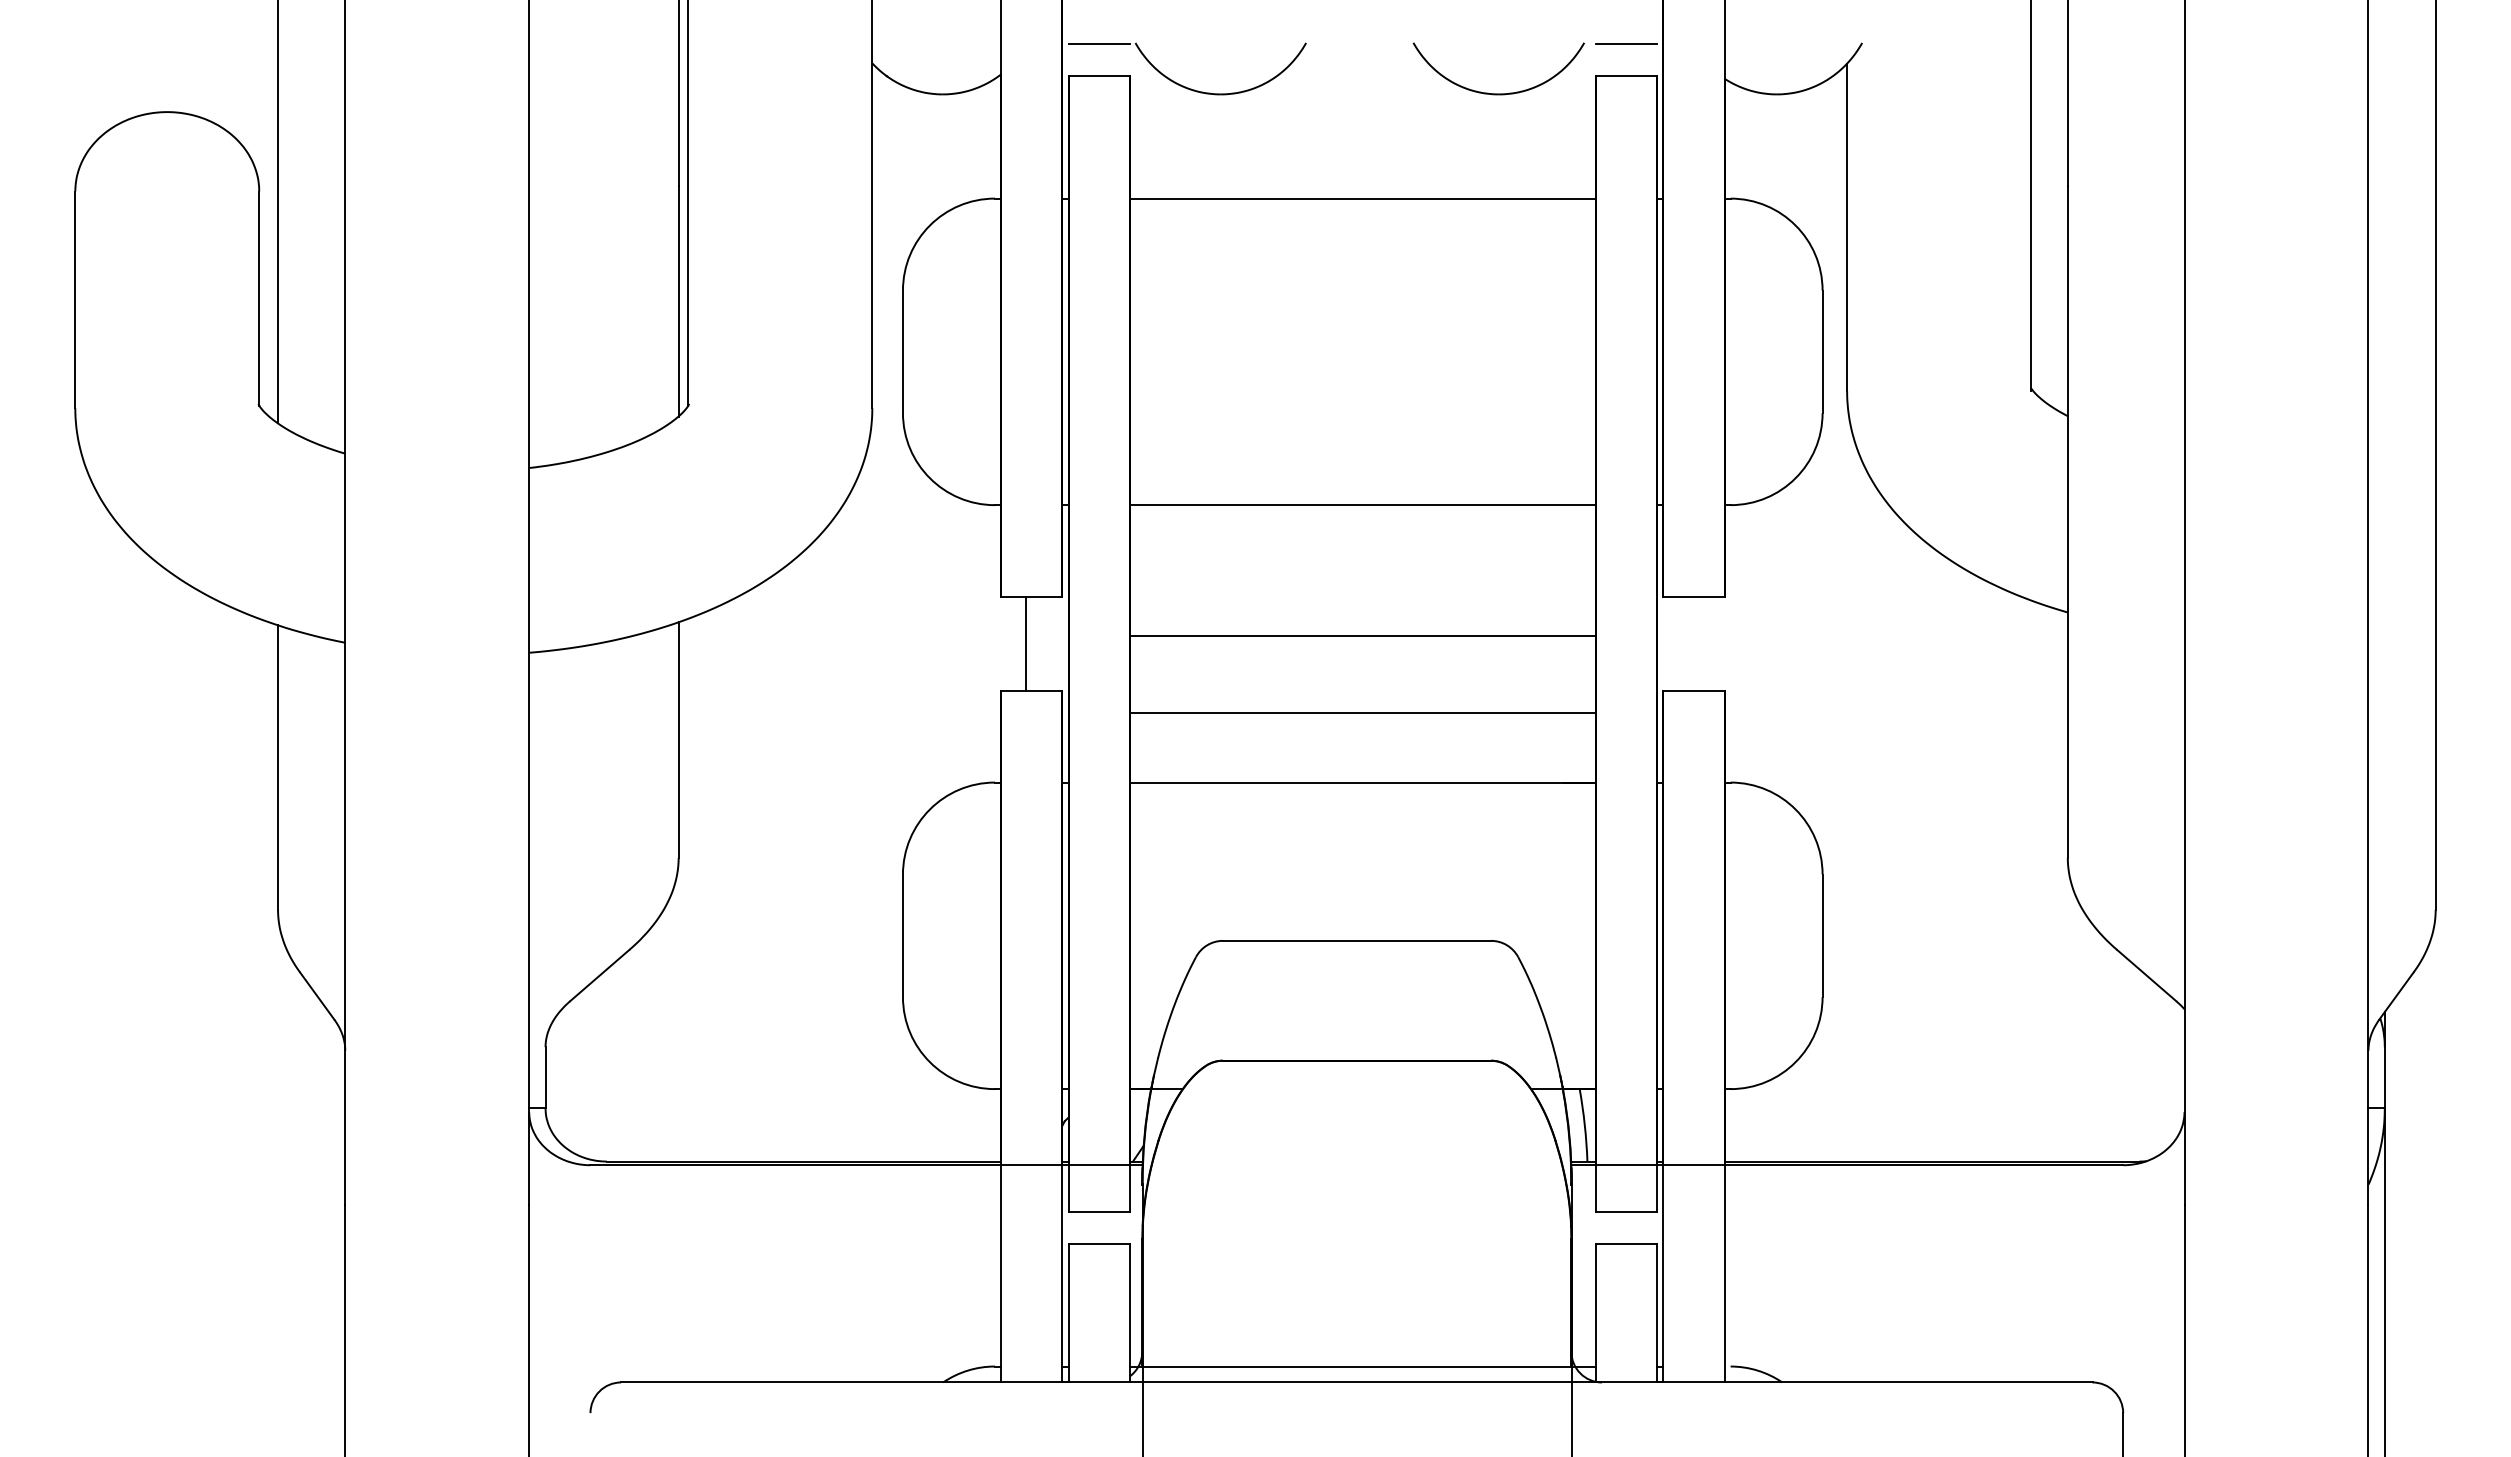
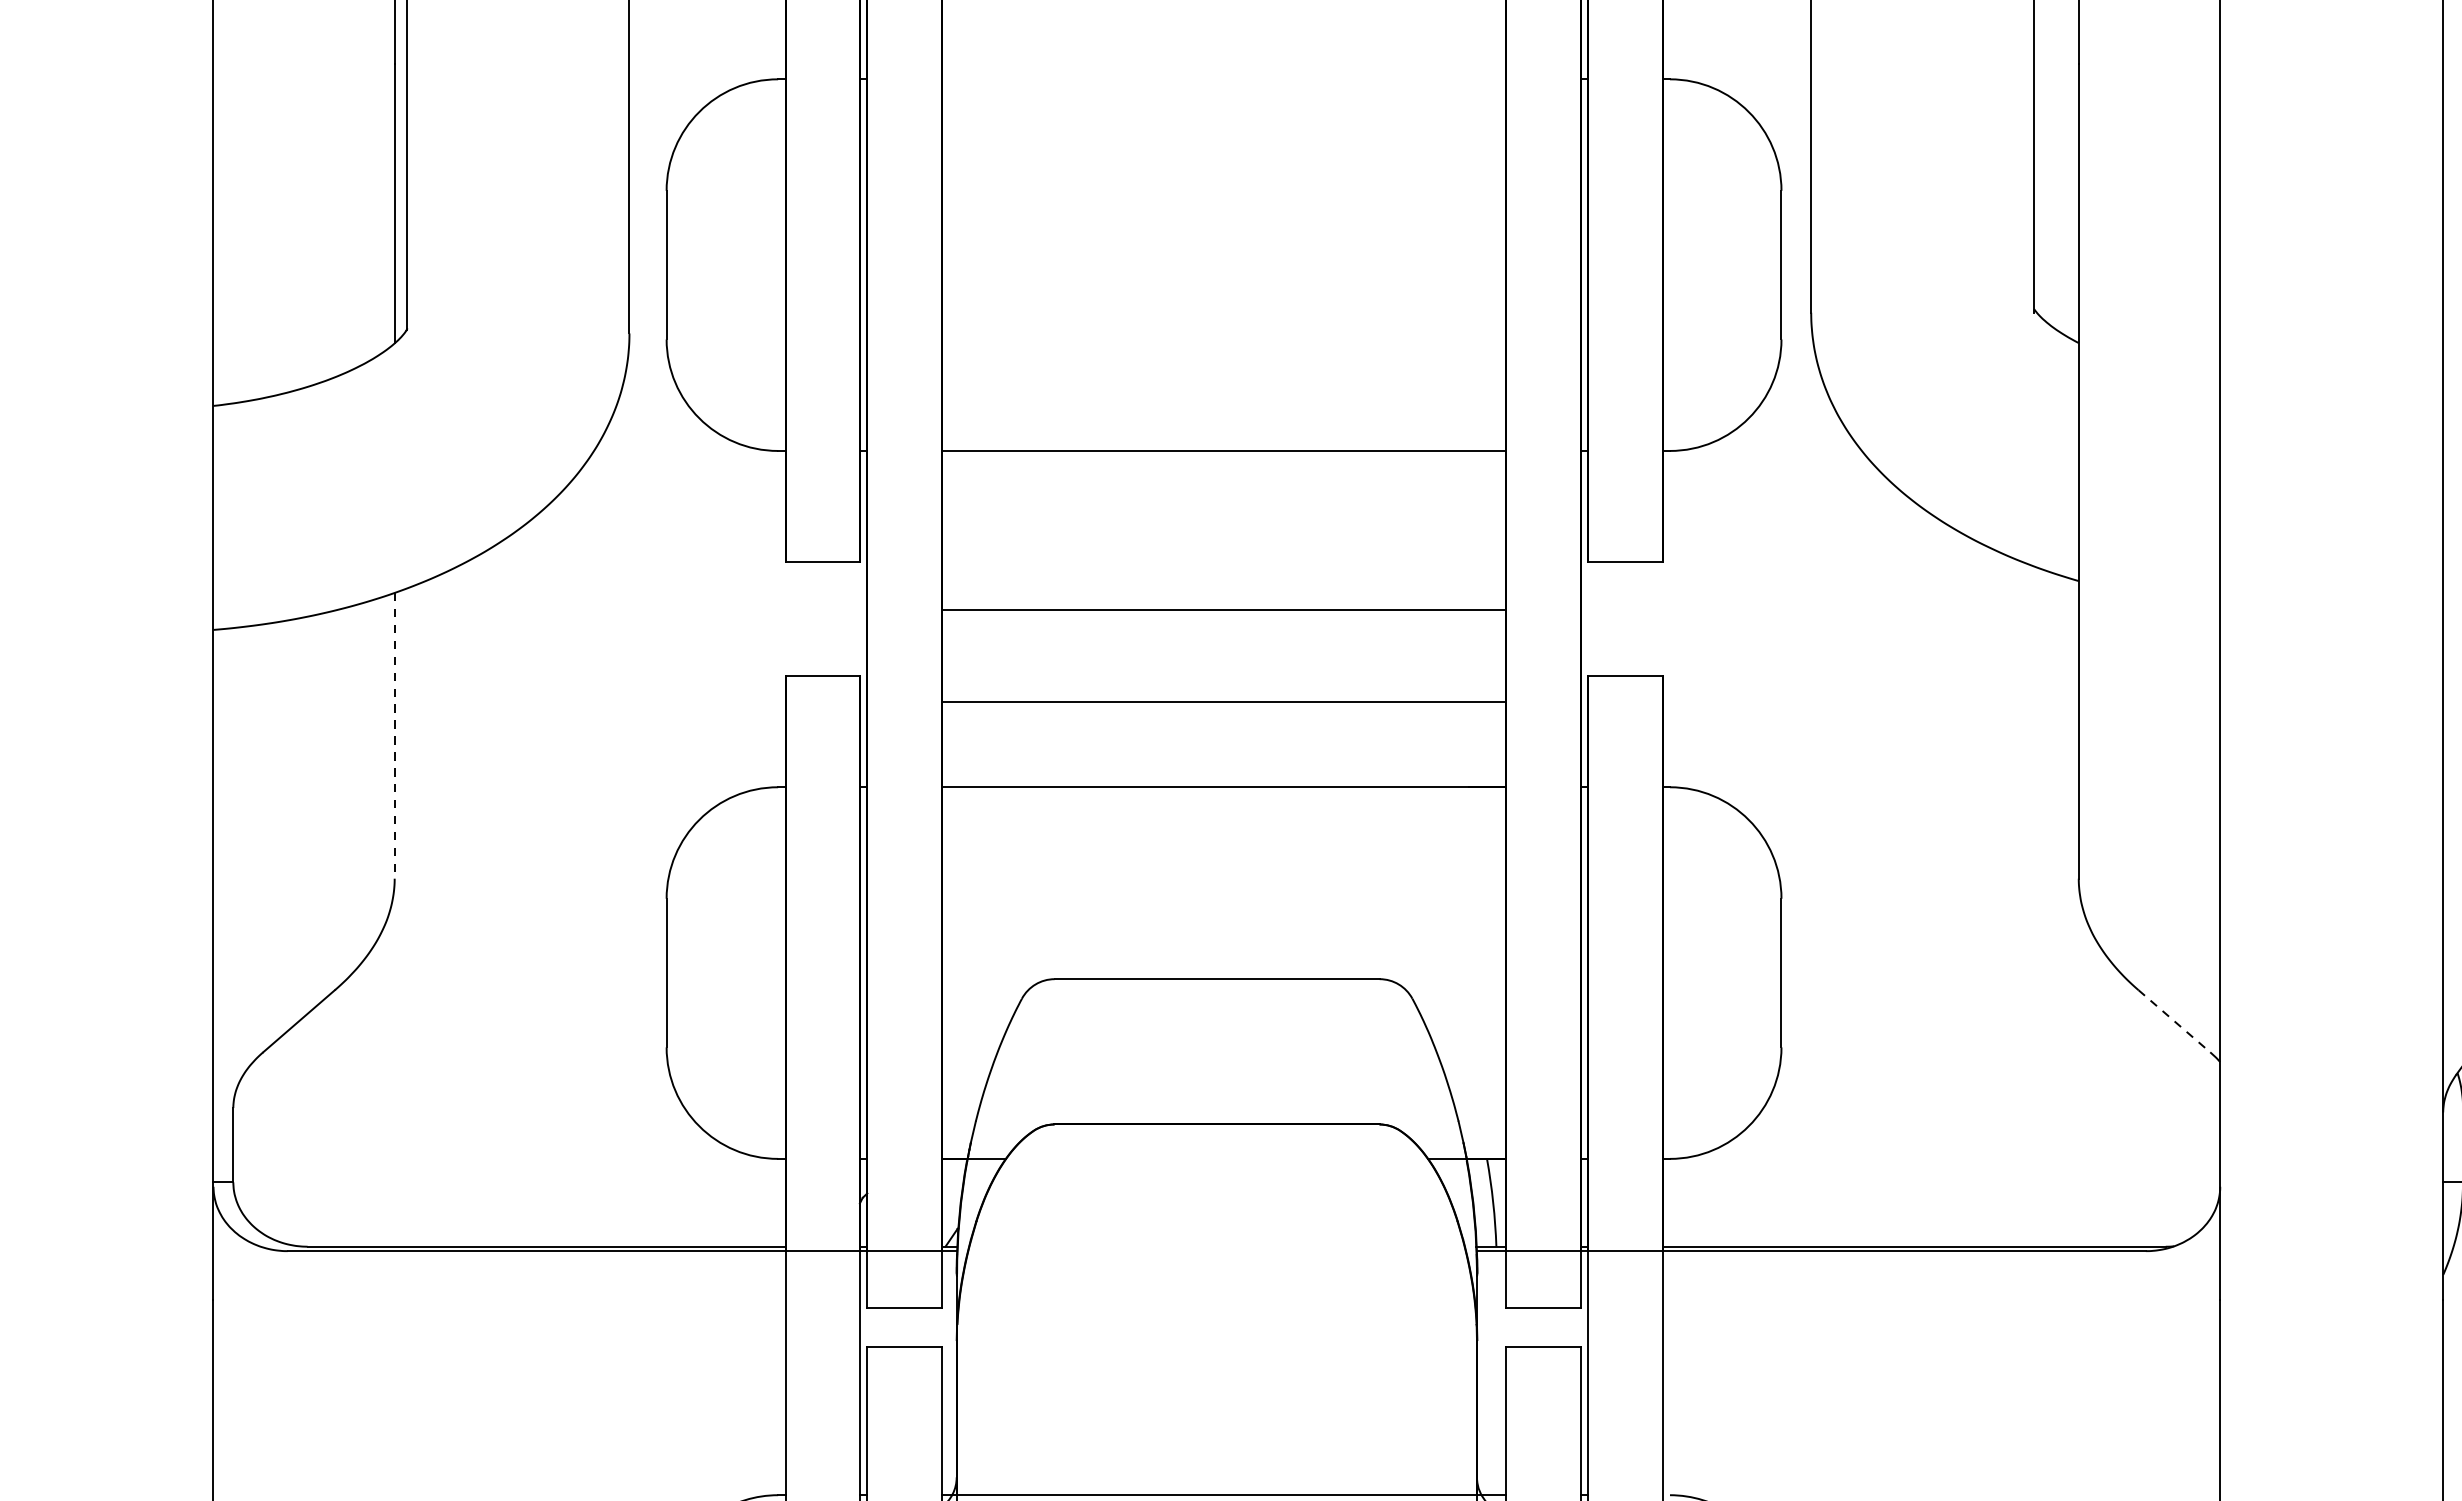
line: (1362, 198) -> (1223, 79), removed
line: (1025, 643) -> (815, 618), removed
line: (678, 740) -> (394, 736), solid -> dashed
line: (2147, 975) -> (2175, 1021), solid -> dashed

